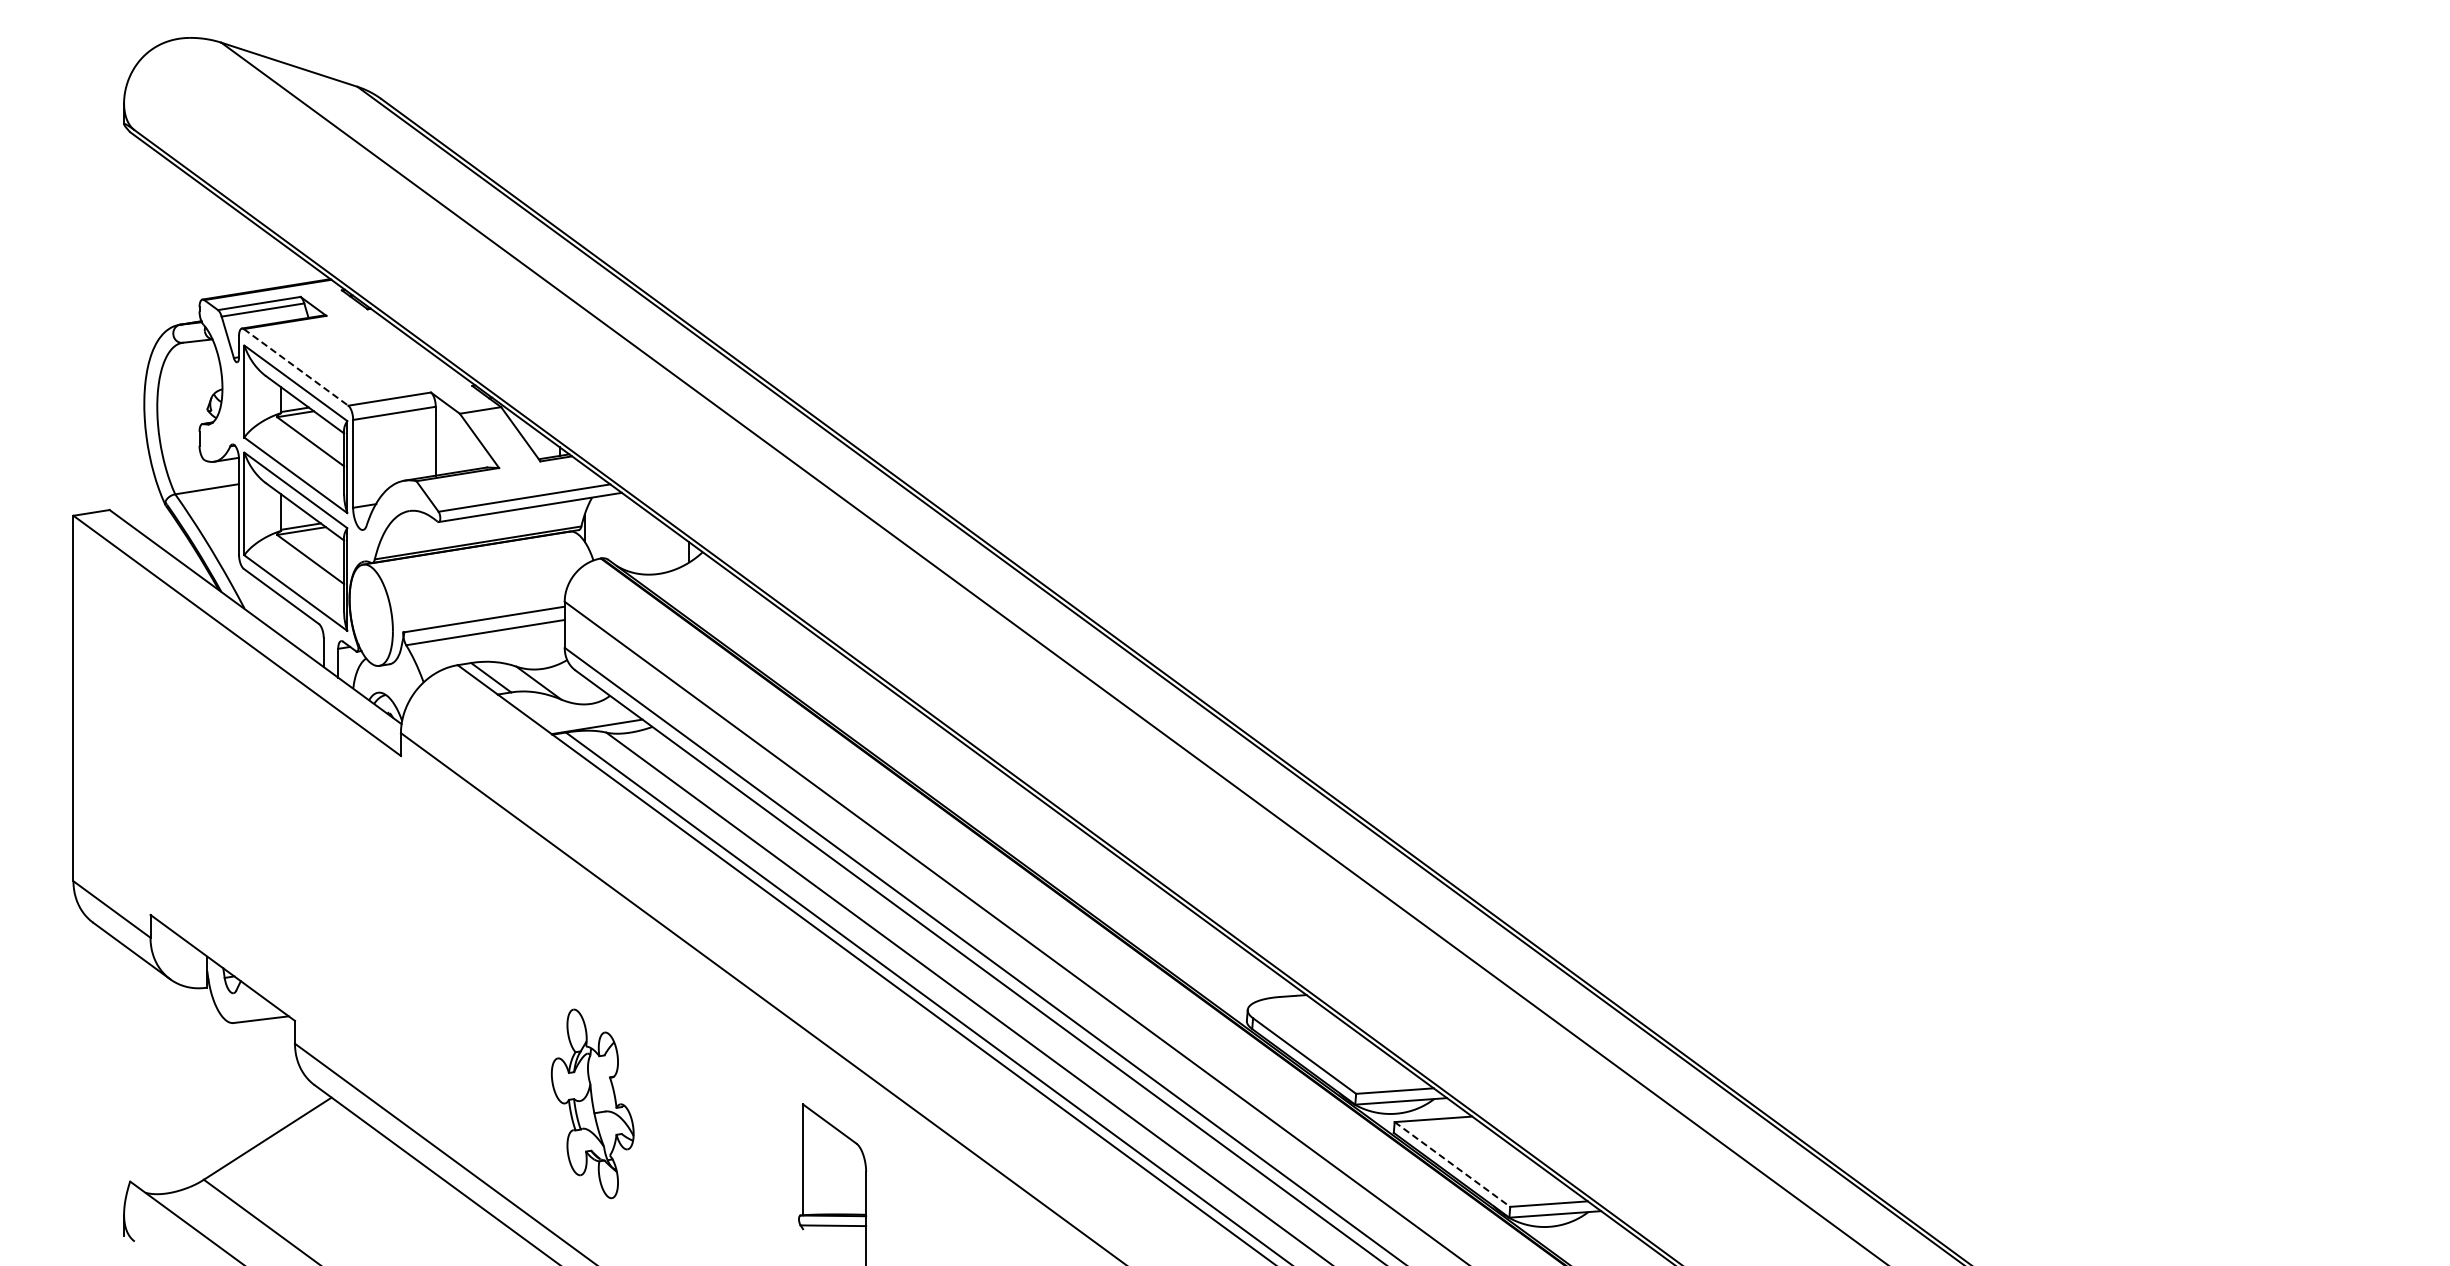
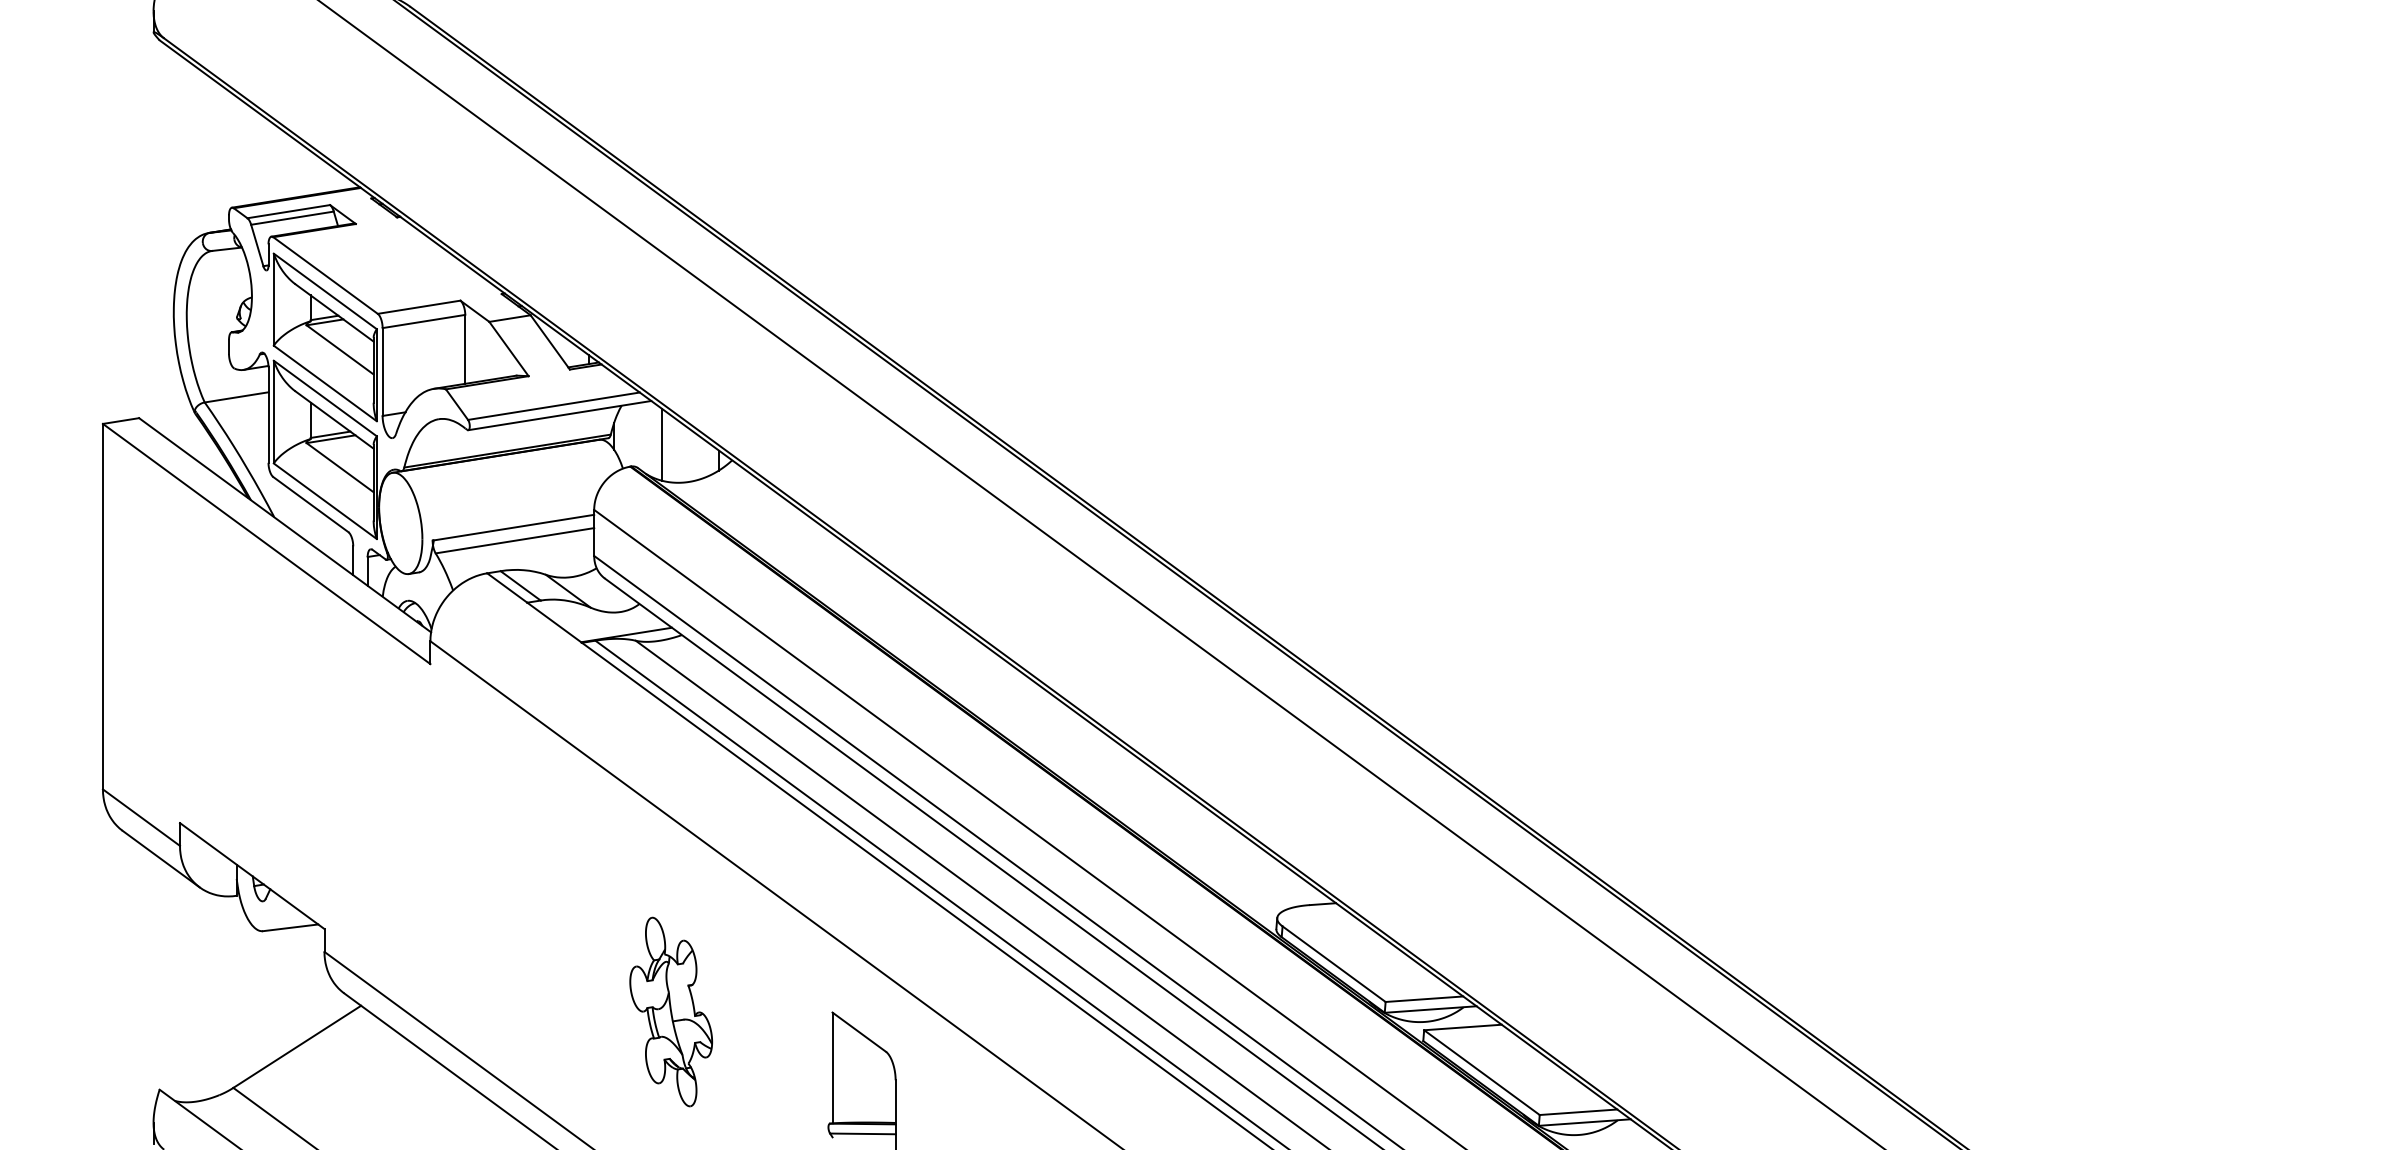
line: (296, 367) -> (325, 275), dashed -> solid
line: (632, 536) -> (661, 444), added
part: (592, 1103) -> (670, 1011), moved
line: (1452, 1164) -> (1481, 1072), dashed -> solid

